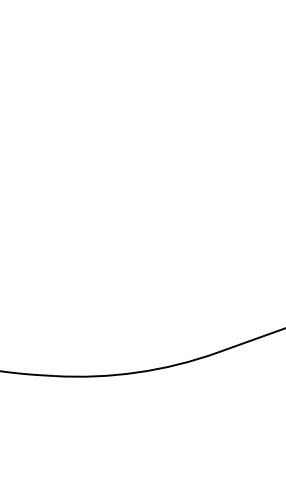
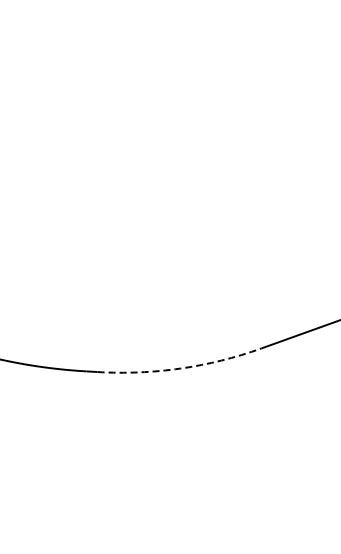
arc: (137, 372) -> (180, 368), solid -> dashed

